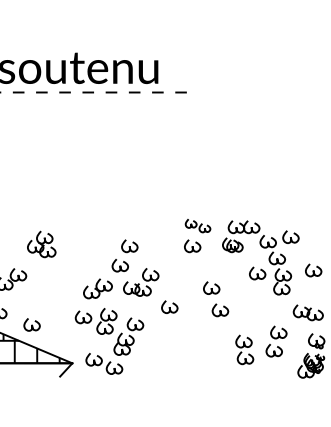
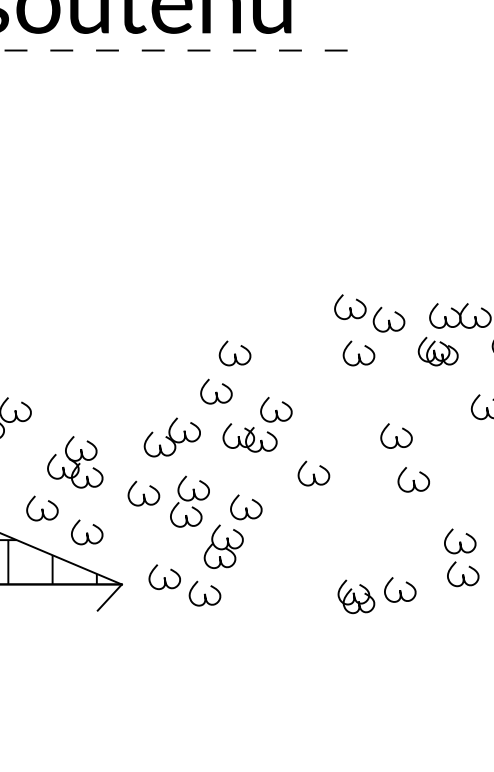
part: (197, 225) -> (368, 312), size x1.43
part: (41, 244) -> (74, 462), moved
curve: (54, 336) -> (86, 531), added
part: (201, 368) -> (376, 594), added

